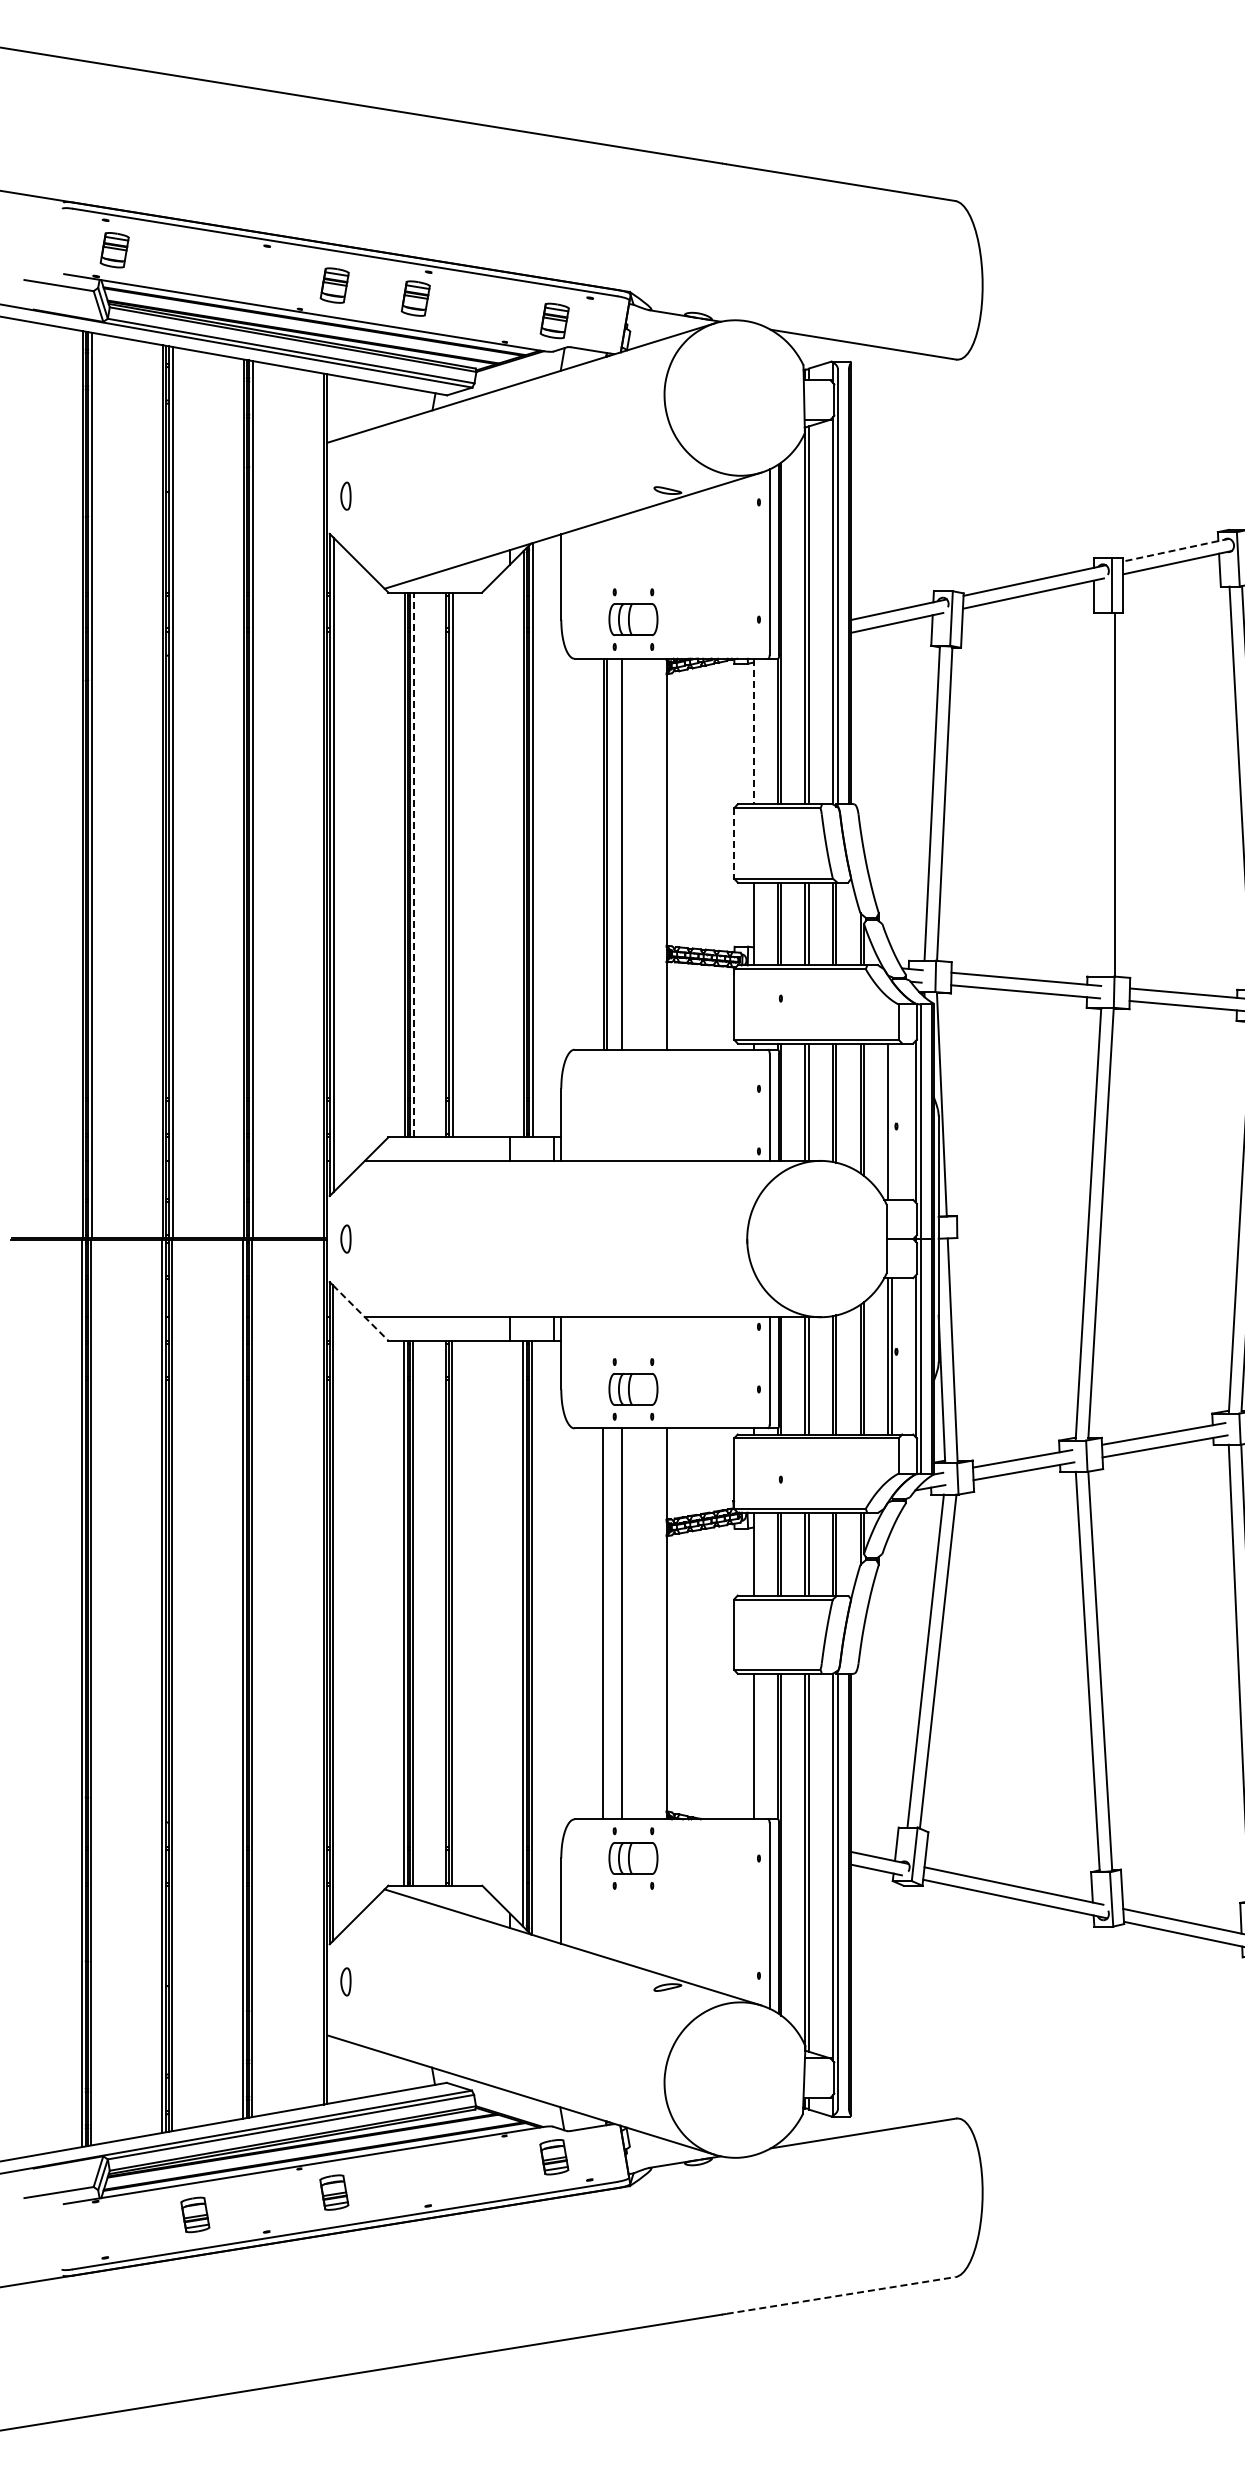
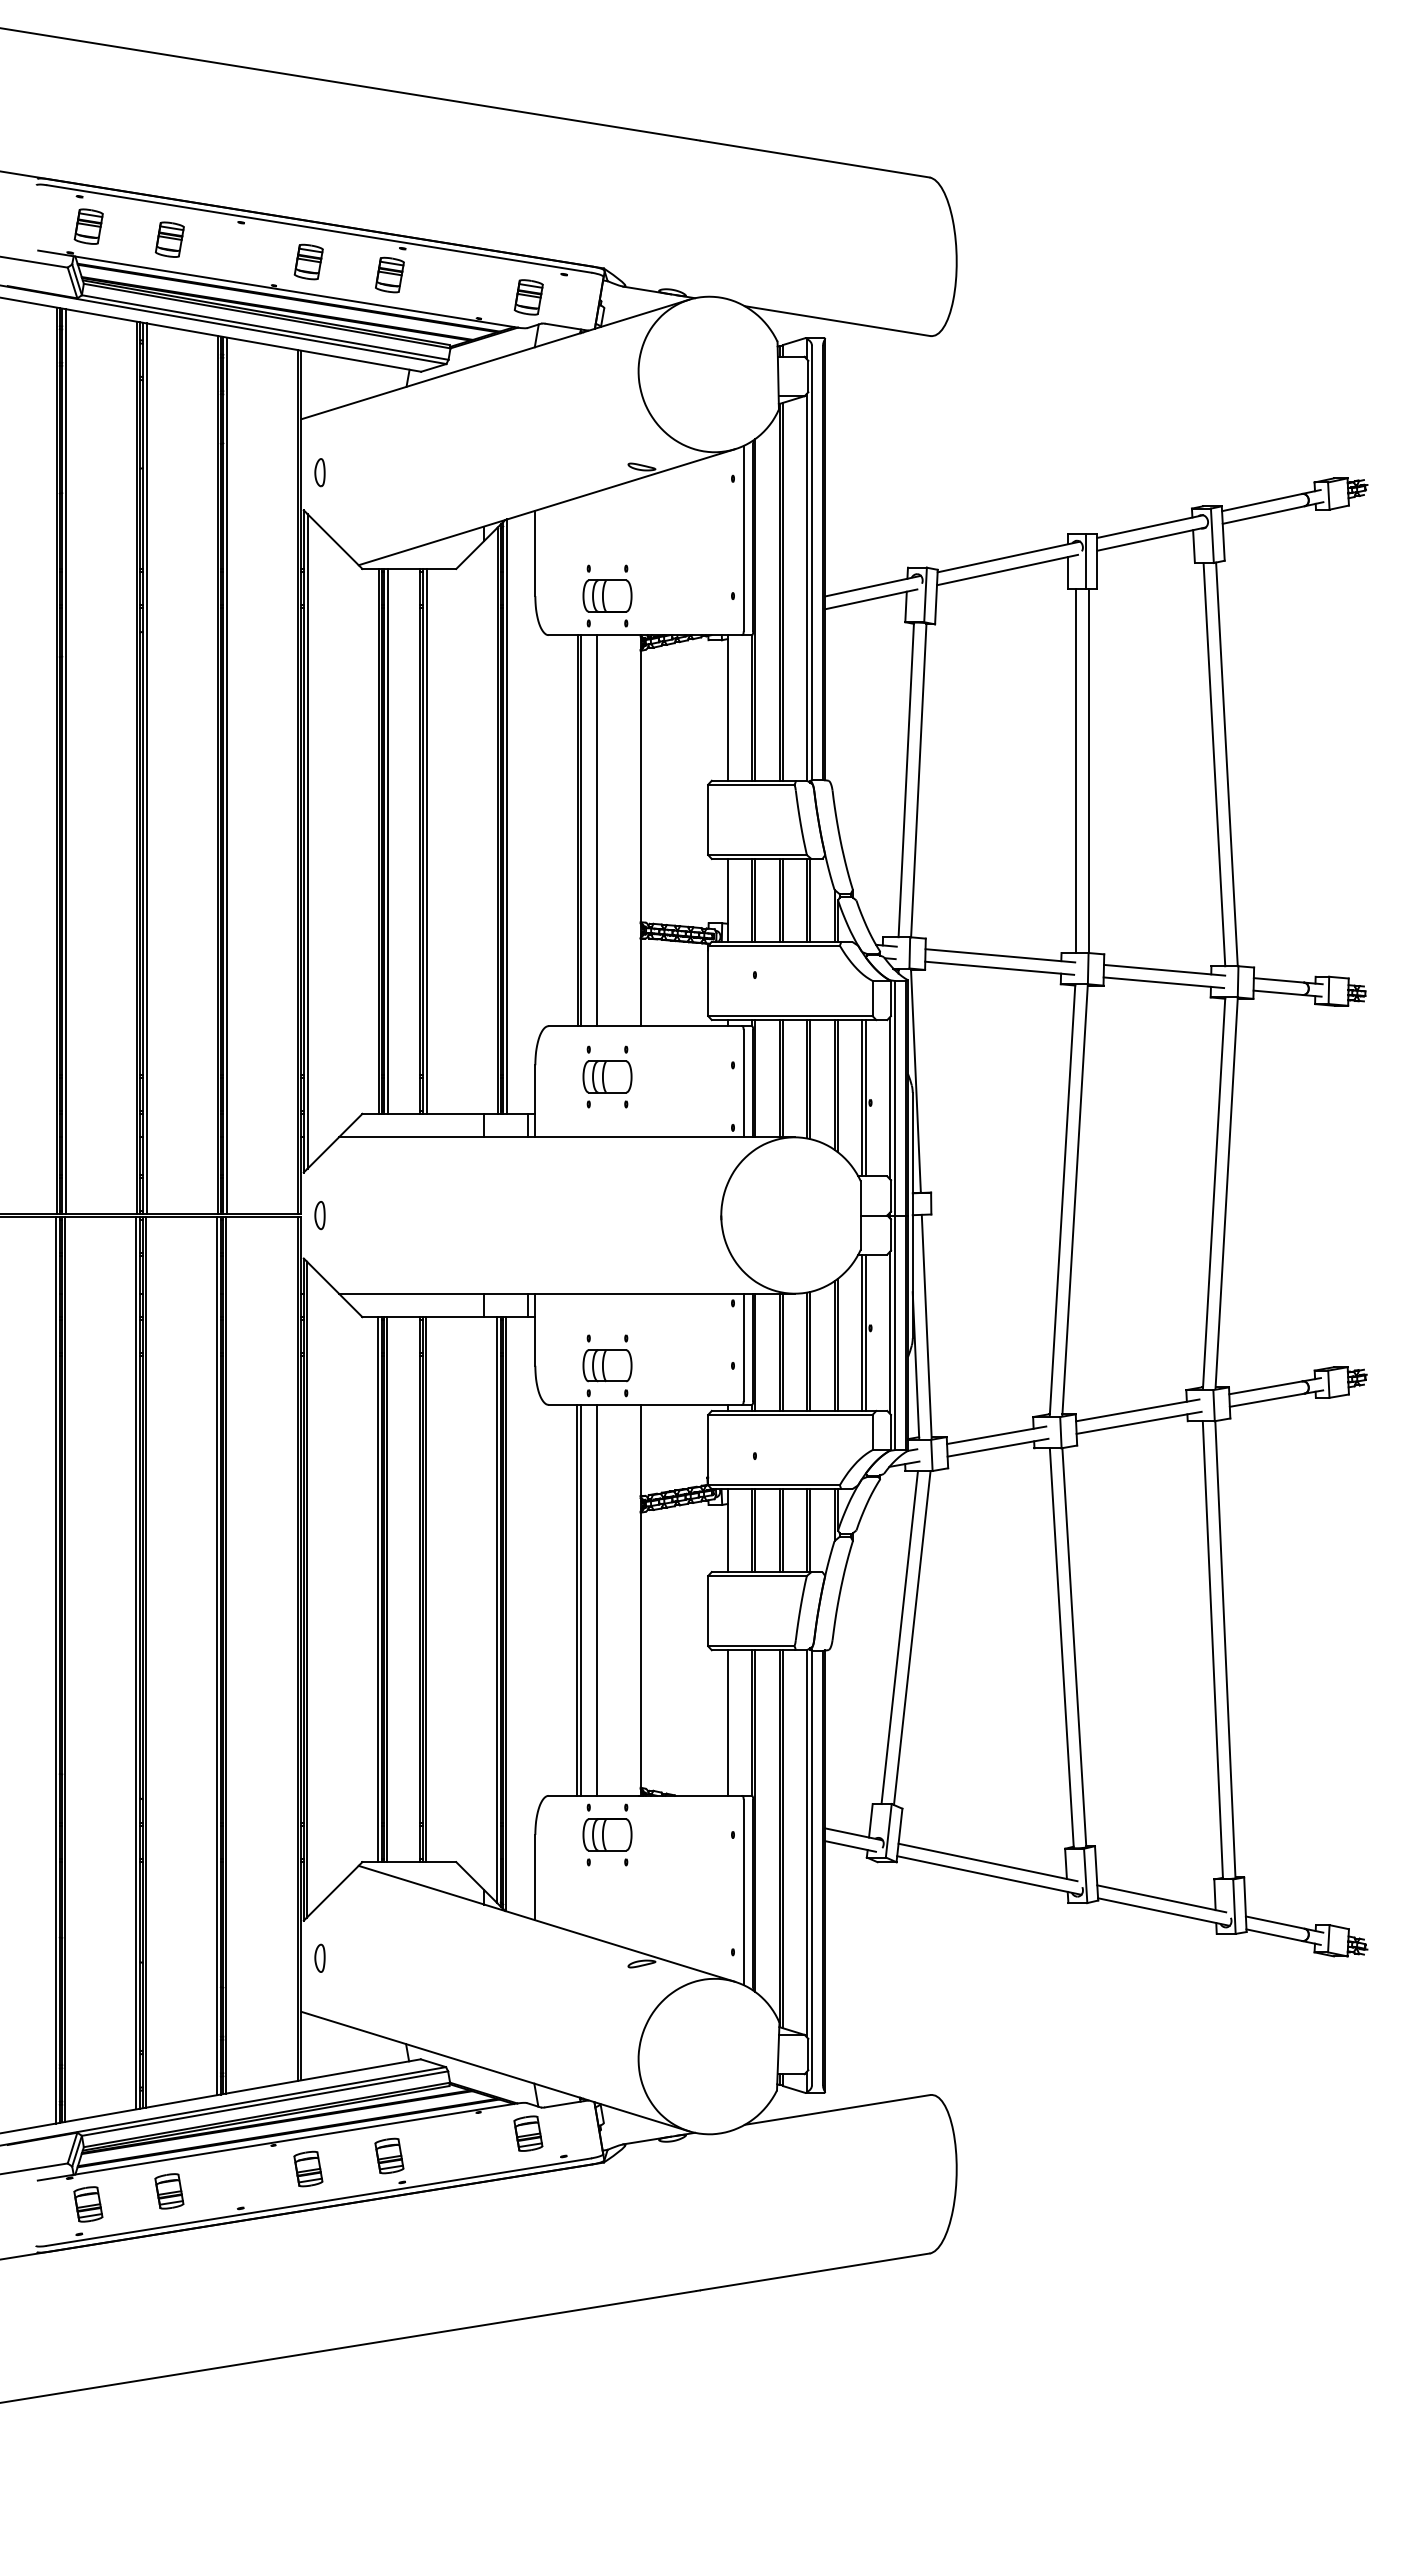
part: (195, 263) -> (169, 239), added
line: (1175, 550) -> (1149, 526), dashed -> solid
line: (753, 731) -> (727, 707), dashed -> solid
line: (1102, 794) -> (1076, 770), added
line: (734, 844) -> (708, 820), dashed -> solid
line: (414, 864) -> (388, 840), dashed -> solid
part: (633, 1100) -> (607, 1076), added
line: (891, 1122) -> (865, 1098), added
line: (361, 1313) -> (335, 1289), dashed -> solid
line: (607, 1623) -> (581, 1599), added
part: (415, 2179) -> (389, 2155), added
part: (114, 2228) -> (88, 2204), added
line: (841, 2295) -> (815, 2271), dashed -> solid

